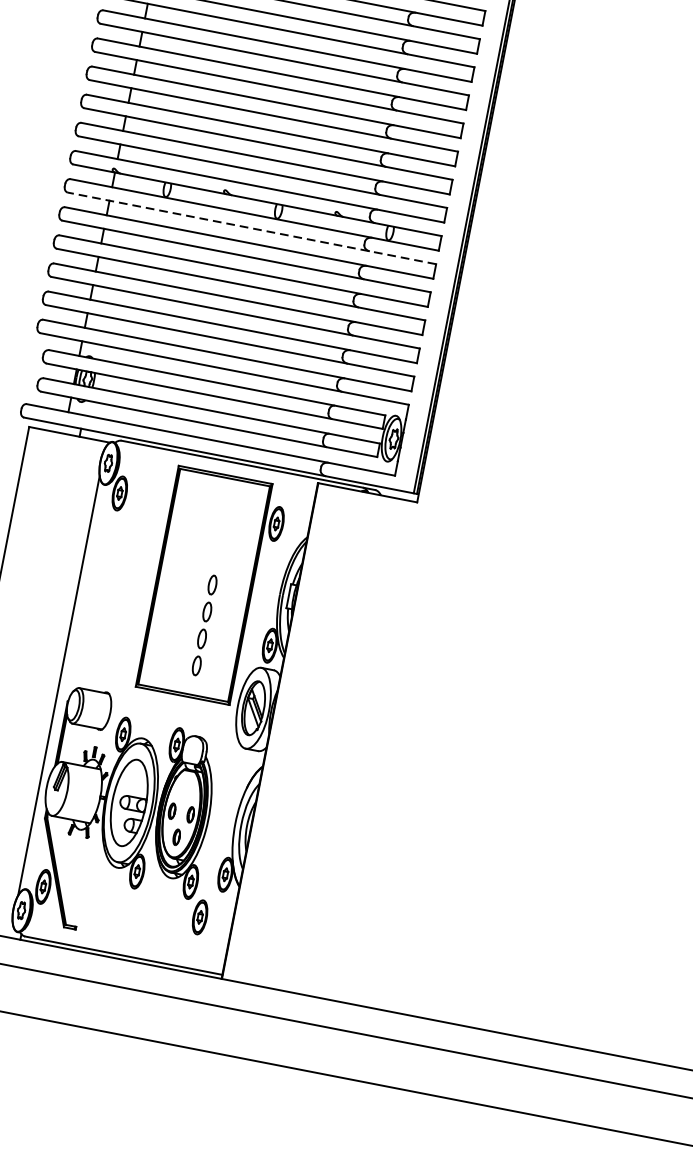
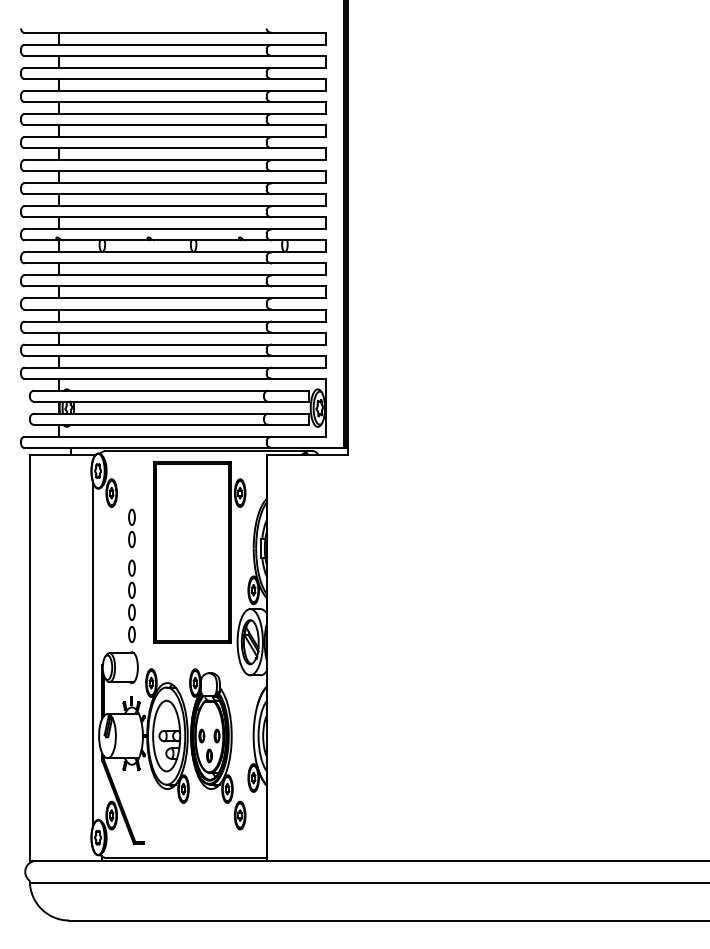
line: (252, 228) -> (175, 263), dashed -> solid
part: (135, 540) -> (131, 527), added
part: (204, 624) -> (131, 600), moved

